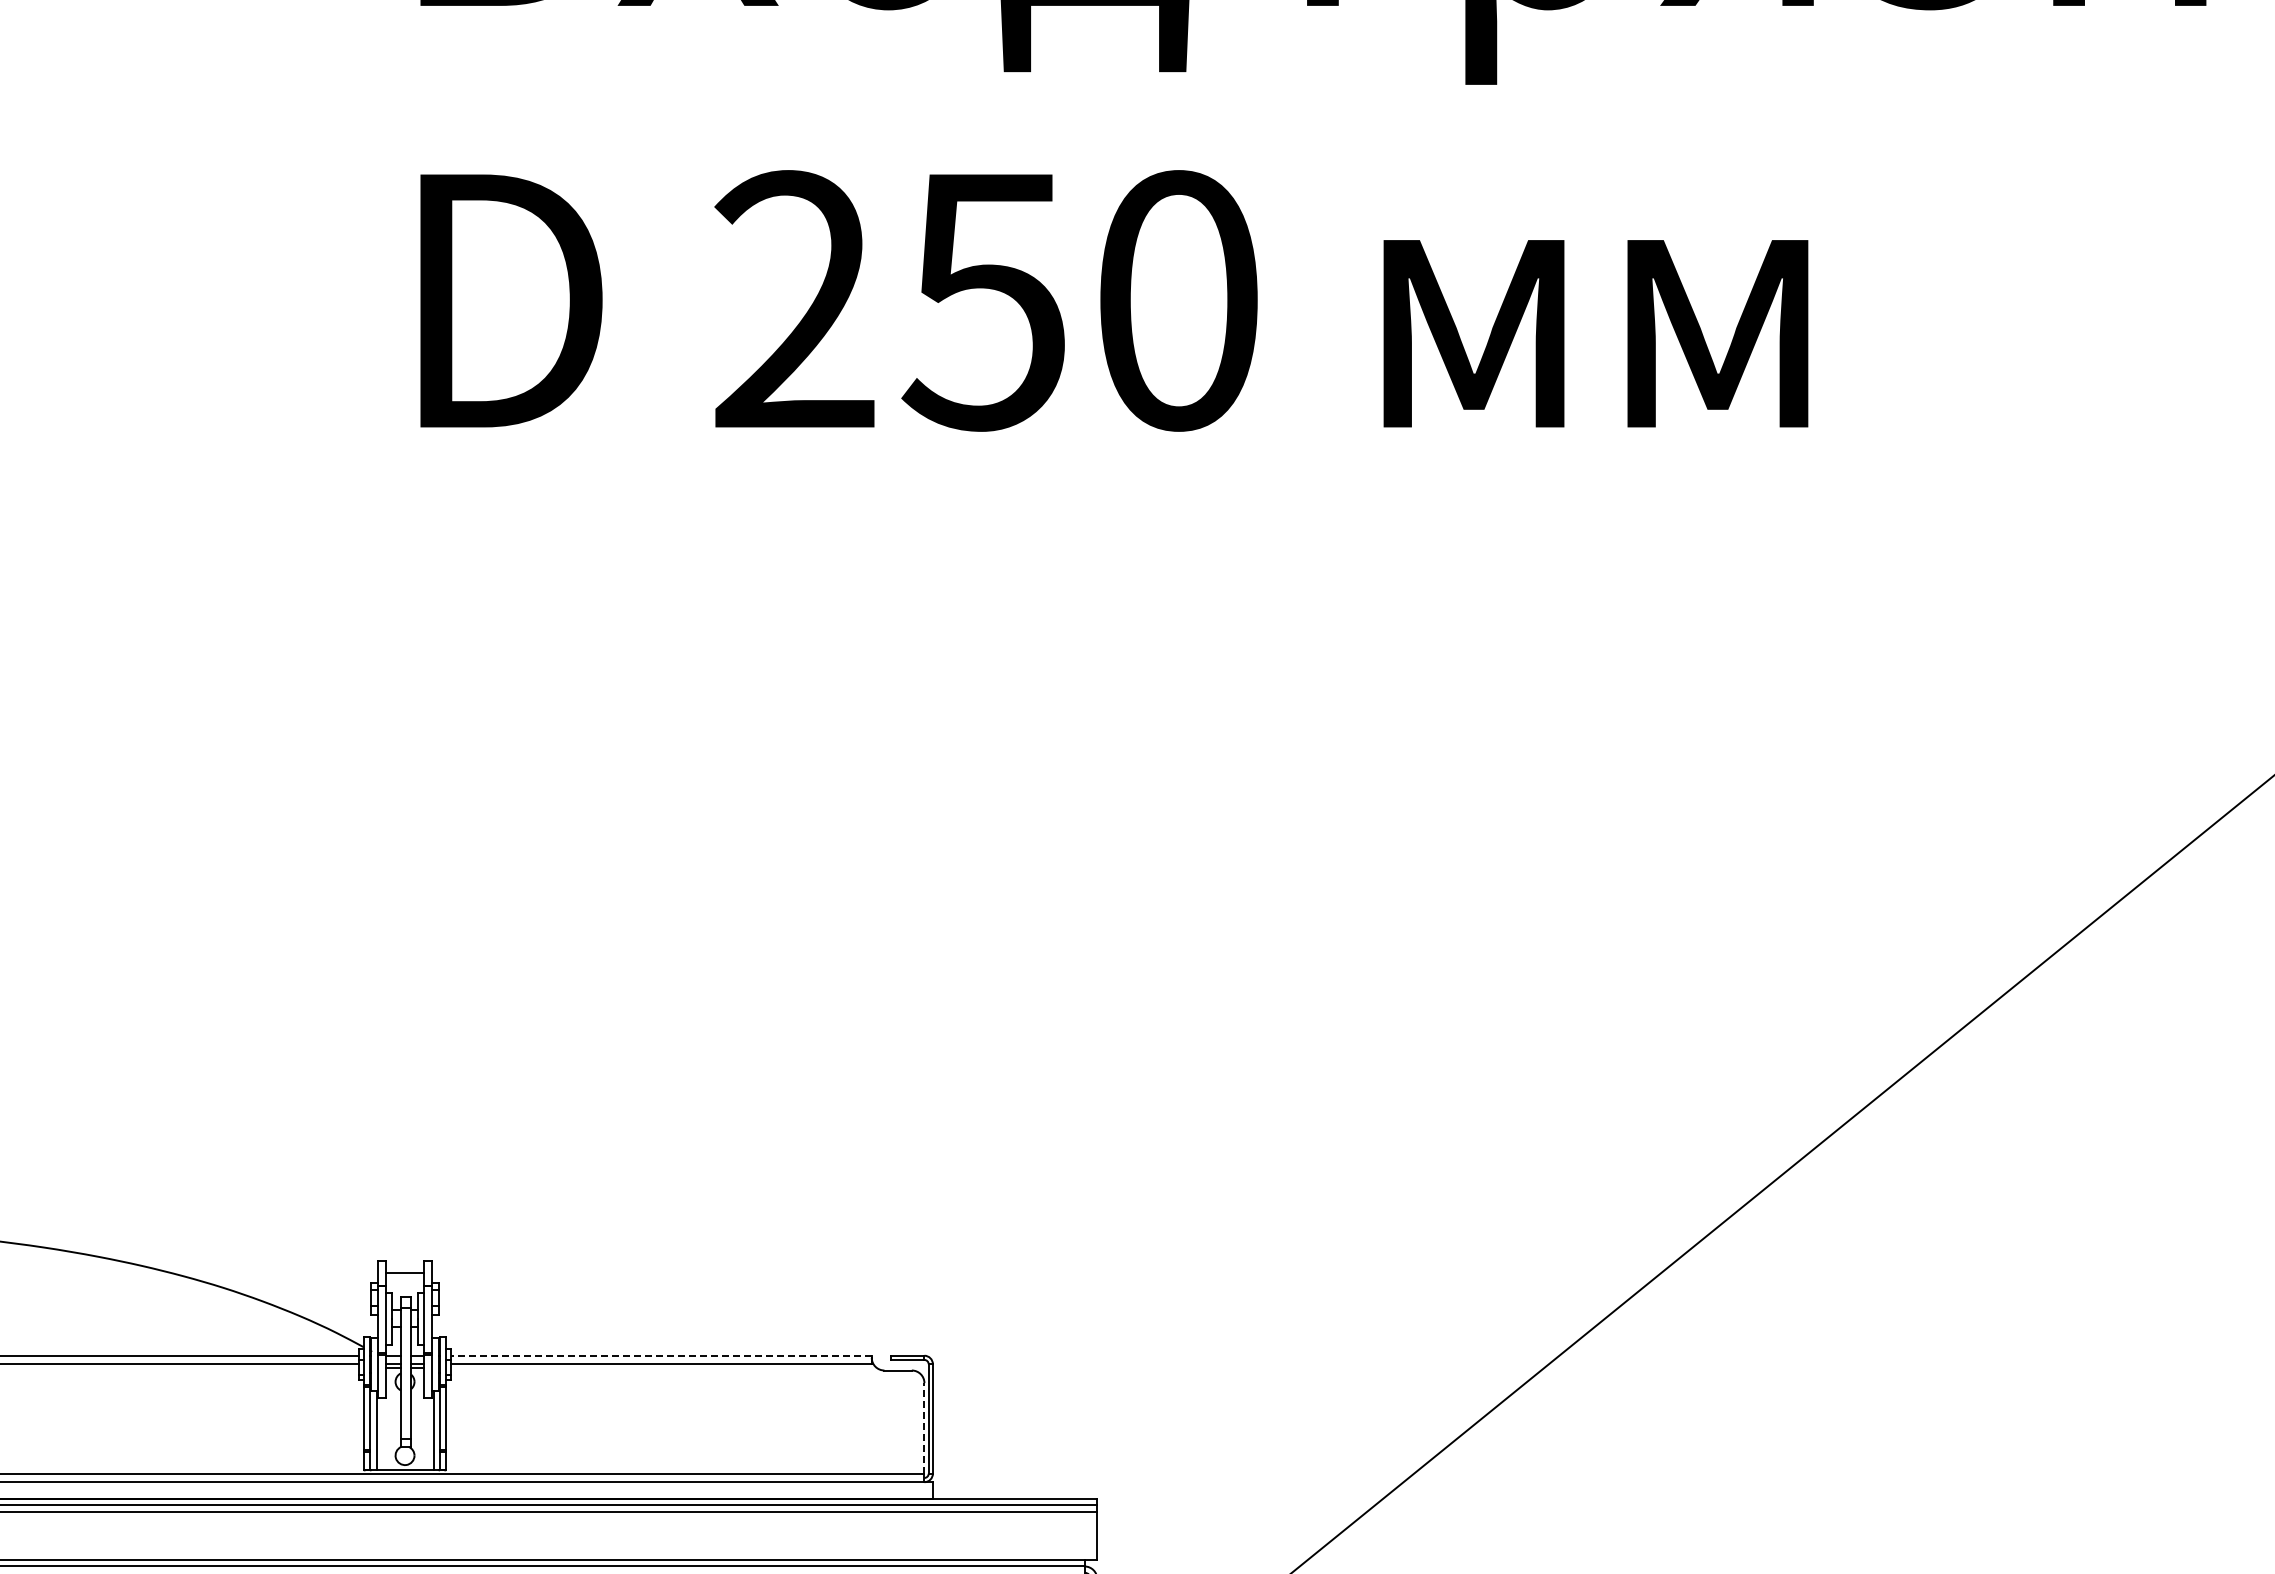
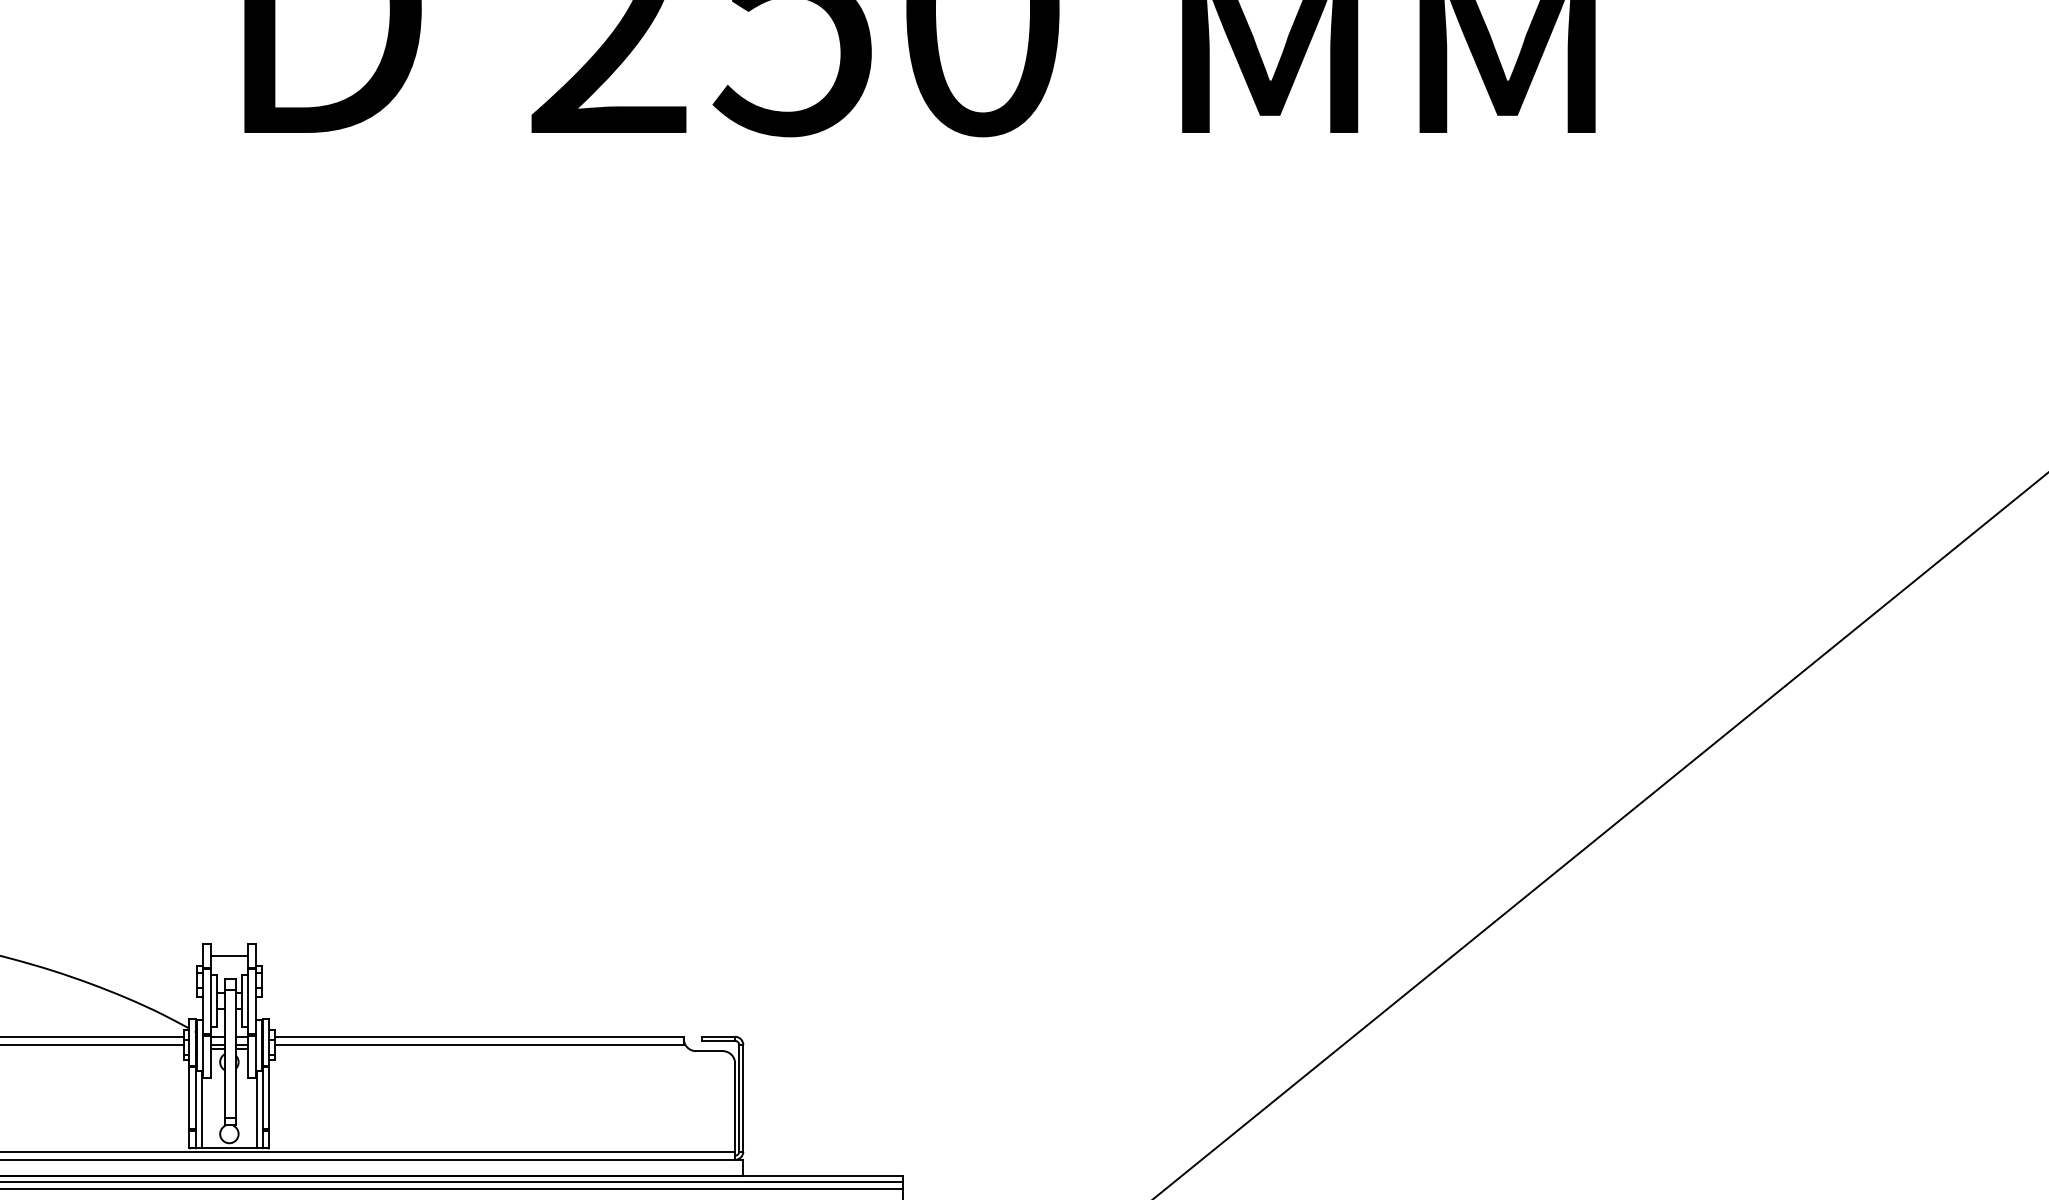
line: (661, 1355) -> (479, 1036), dashed -> solid
line: (924, 1427) -> (735, 1106), dashed -> solid

